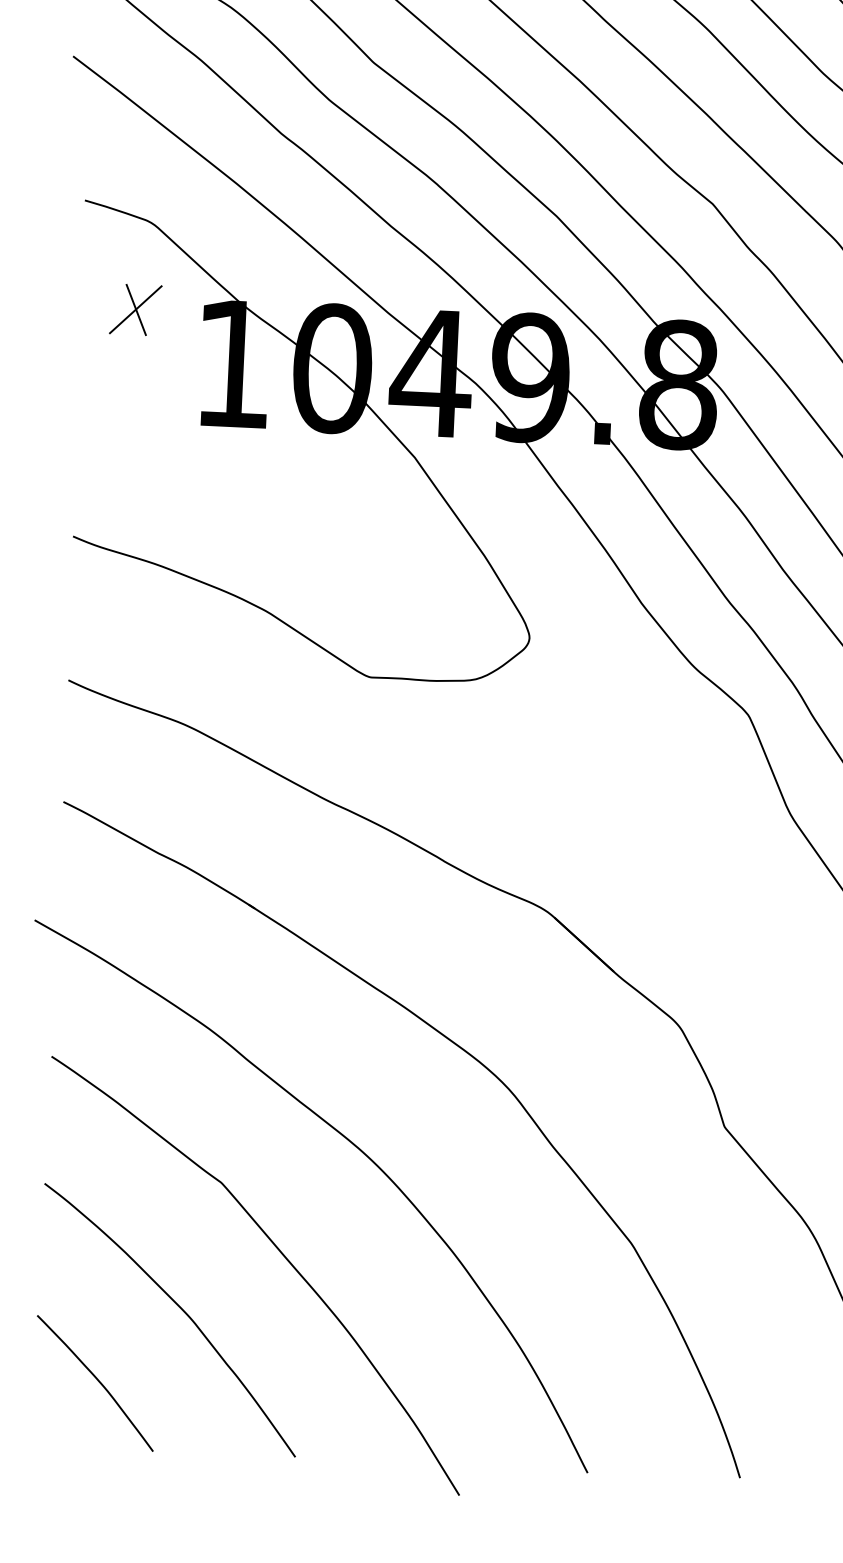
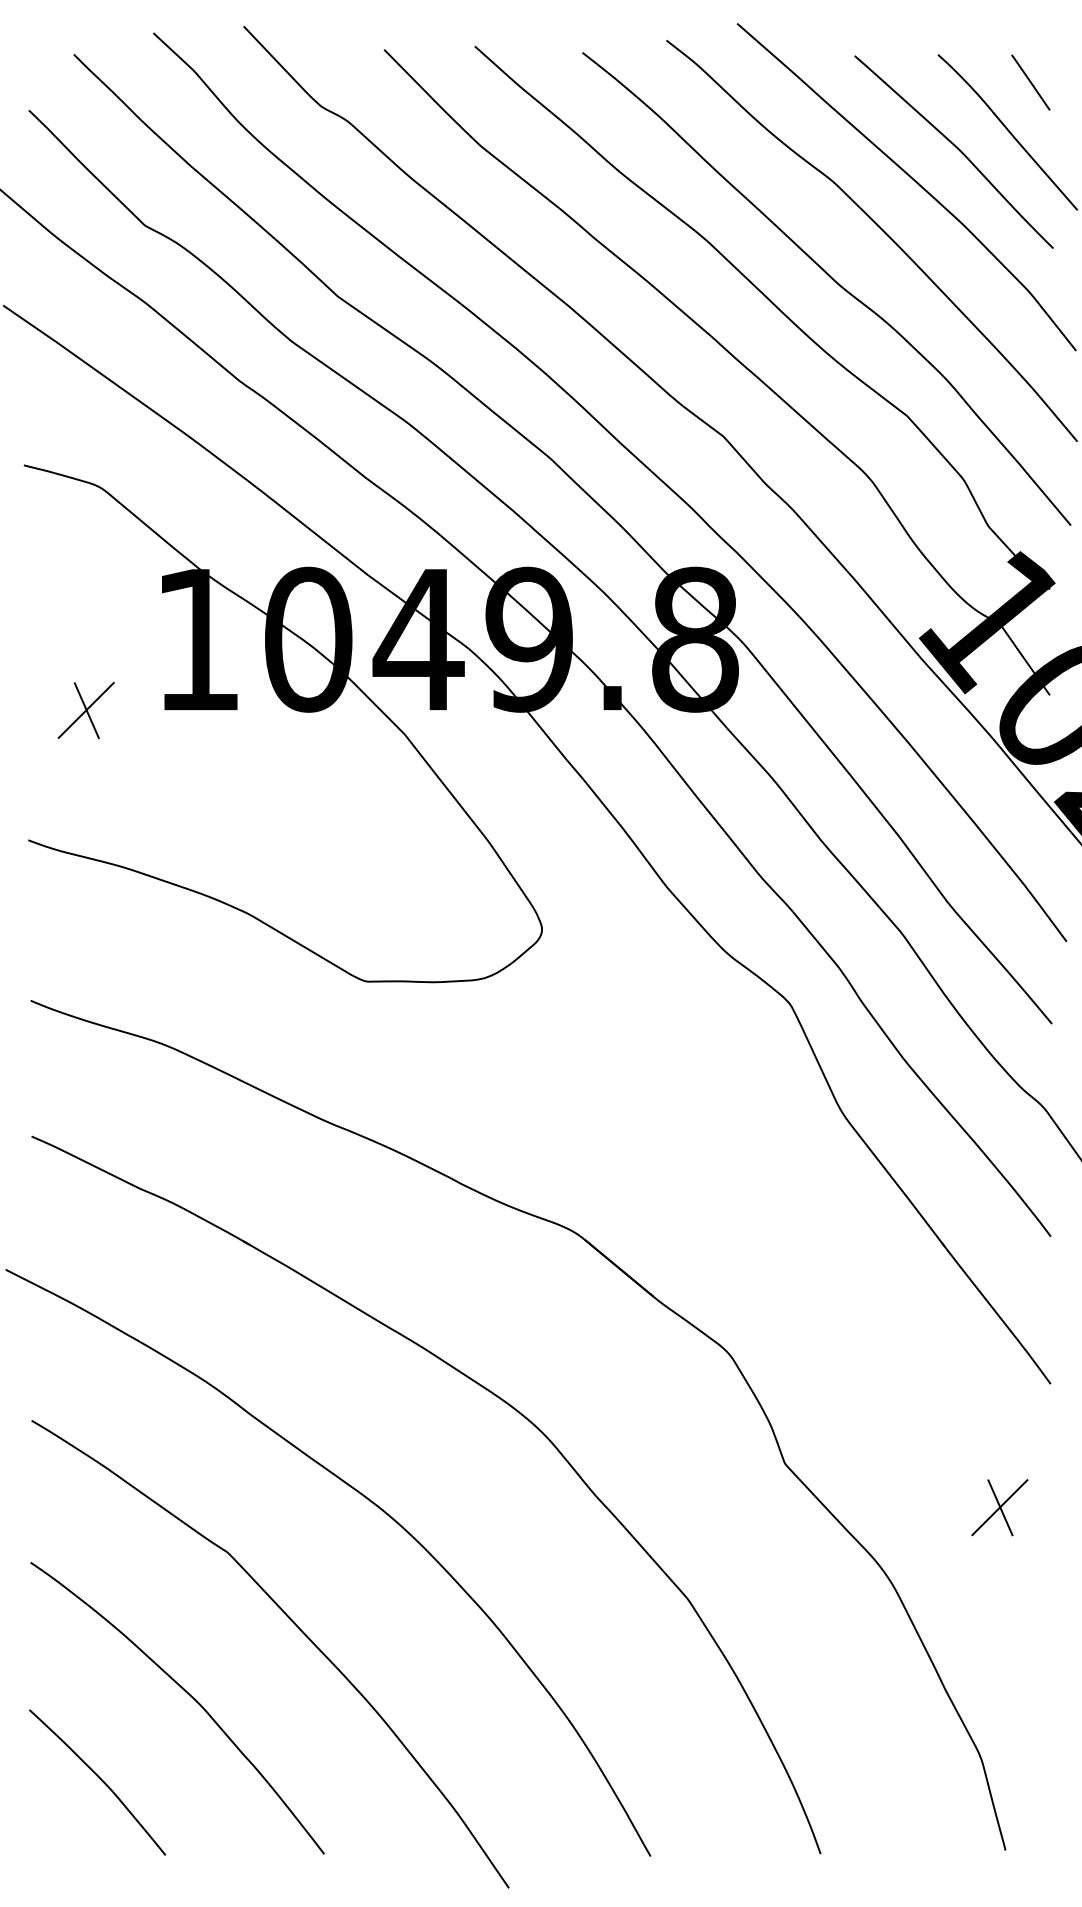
part: (135, 309) -> (85, 710), moved

